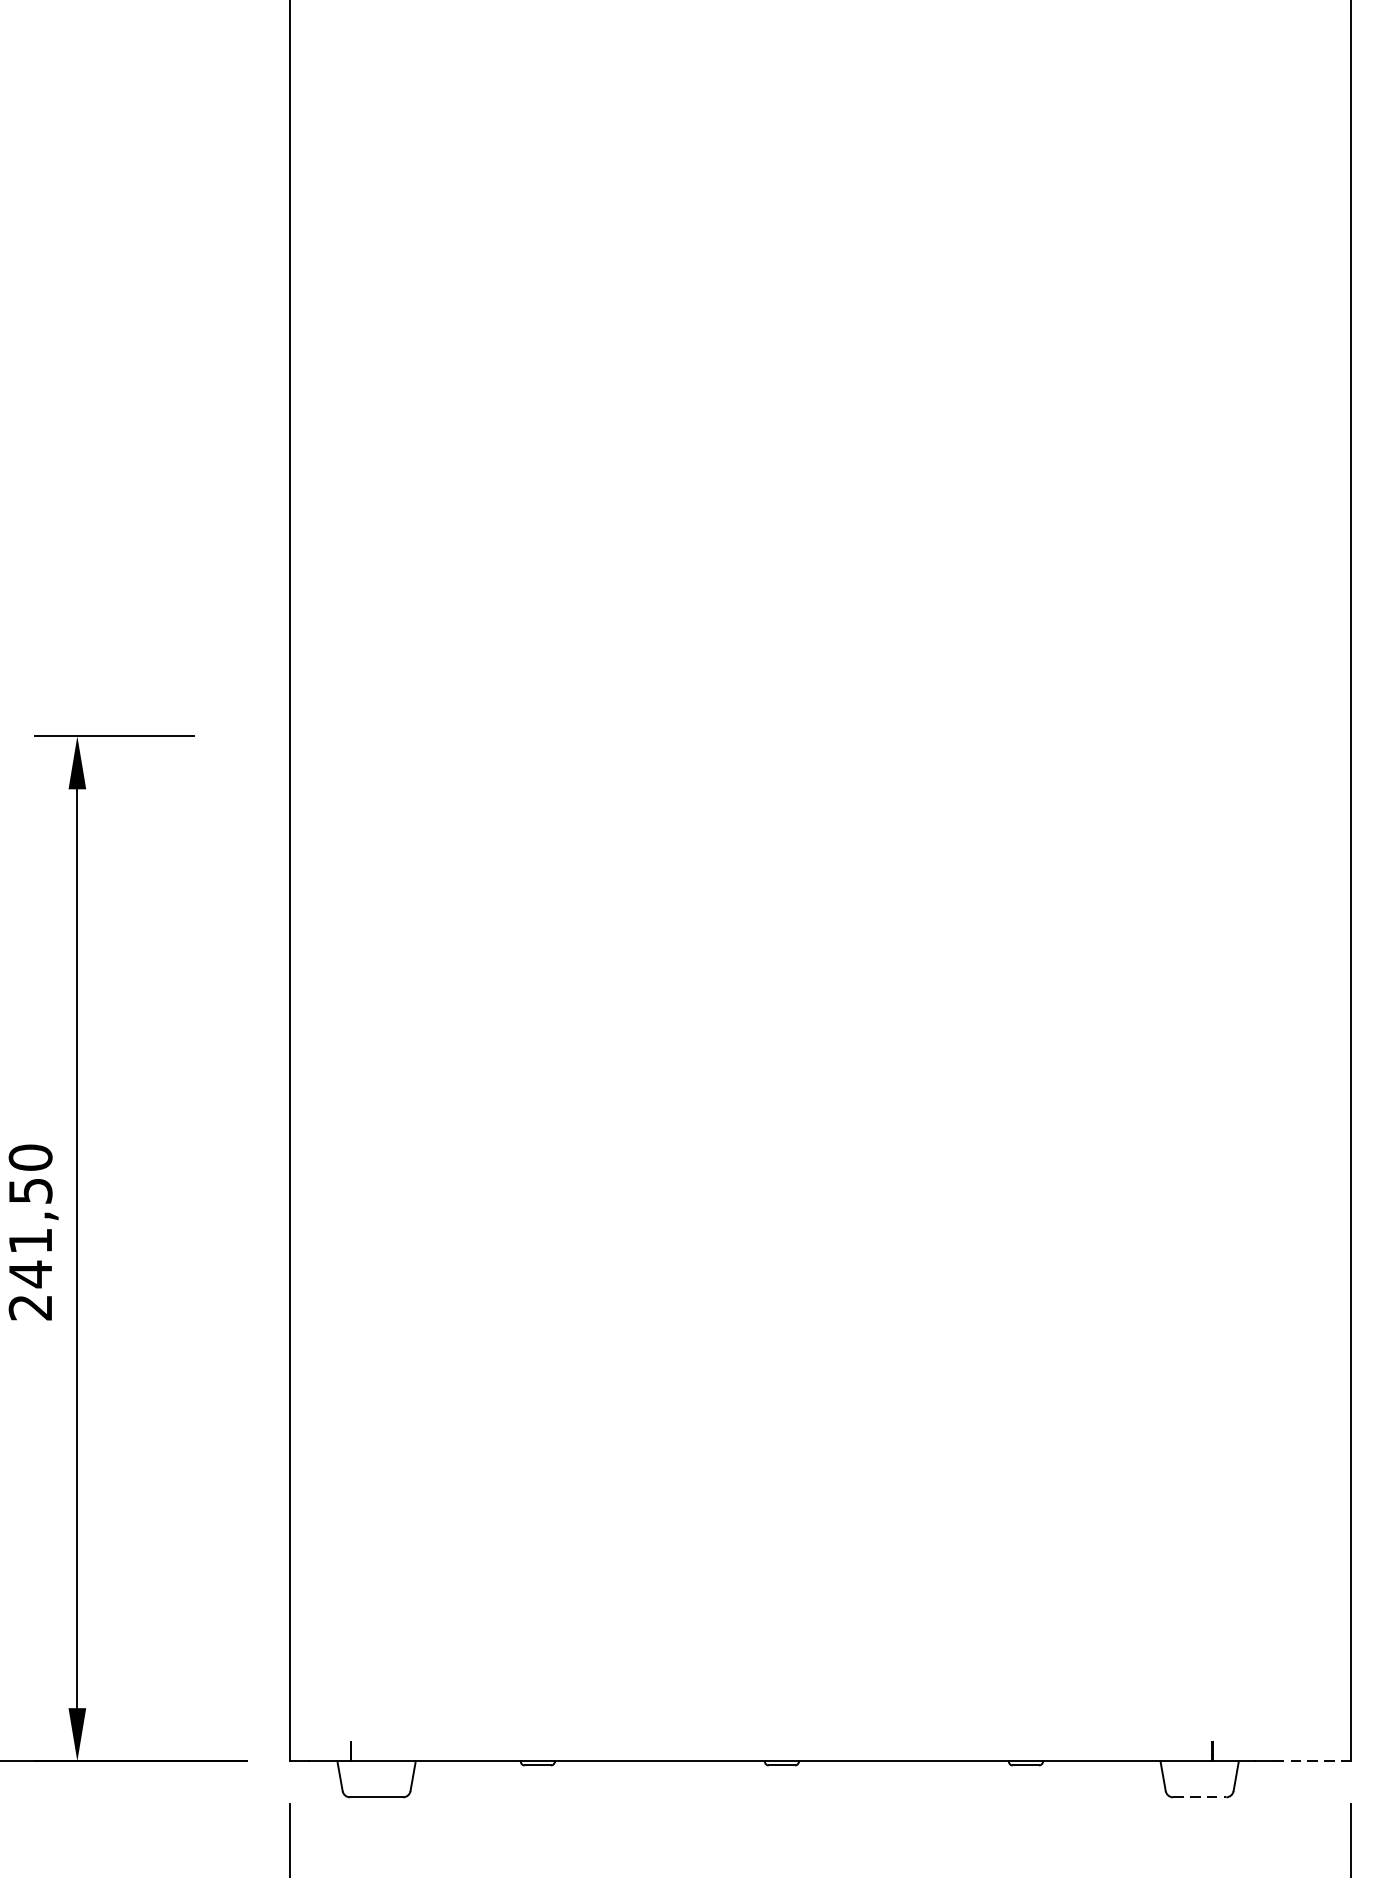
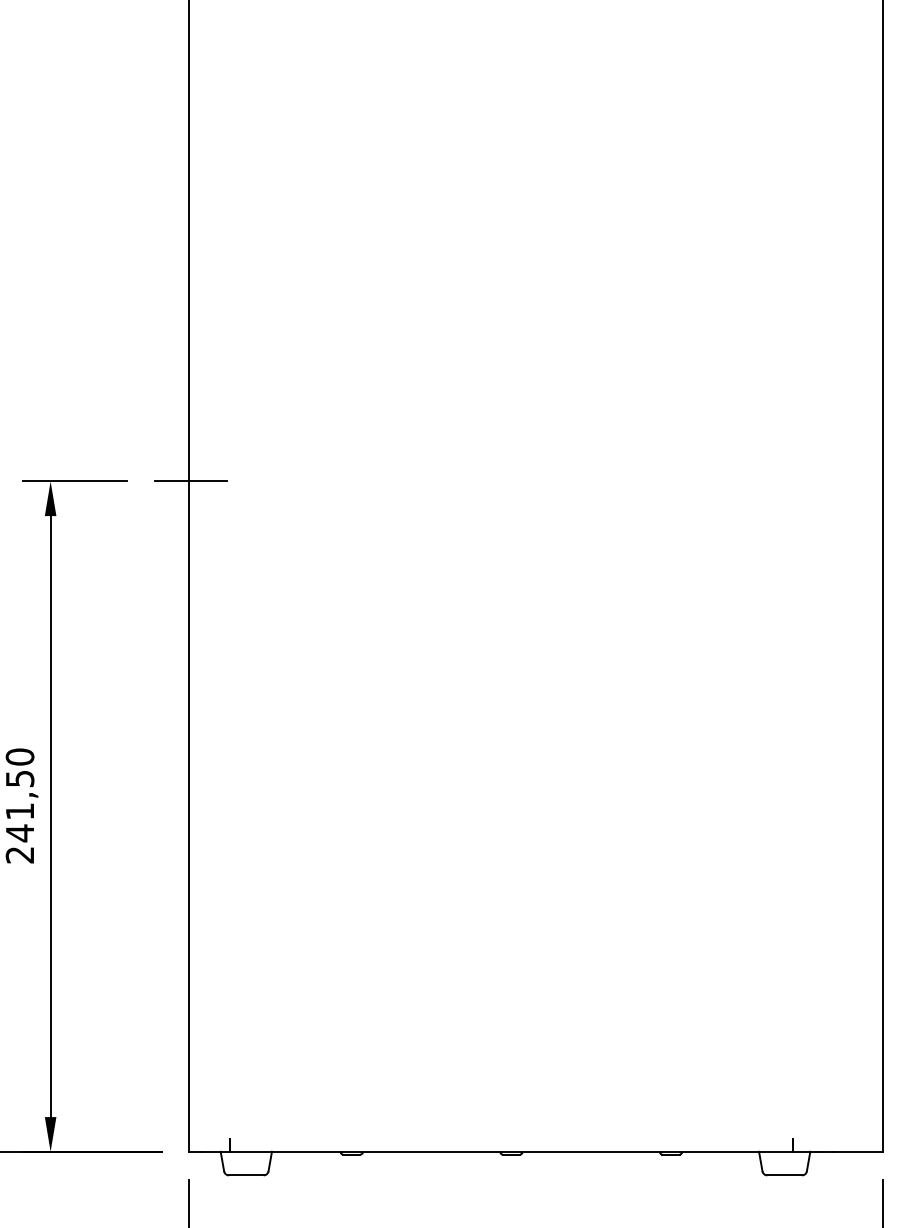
line: (291, 736) -> (190, 481), added
line: (1312, 1760) -> (858, 1151), dashed -> solid
line: (1200, 1797) -> (785, 1175), dashed -> solid

